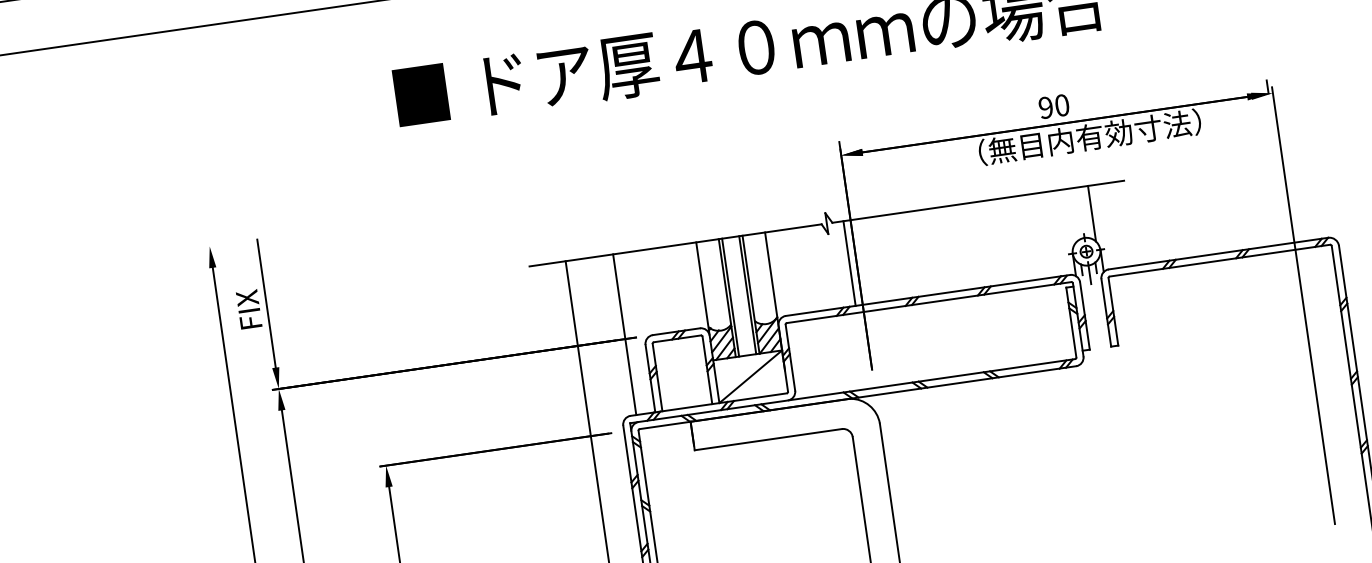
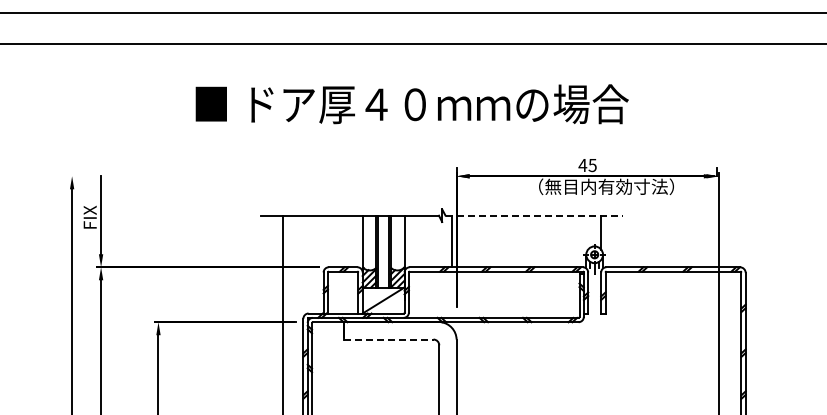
text: (1053, 106) -> (587, 165), 90 -> 45
line: (978, 201) -> (534, 215), solid -> dashed
line: (625, 334) -> (312, 264), removed
line: (767, 439) -> (388, 339), solid -> dashed

